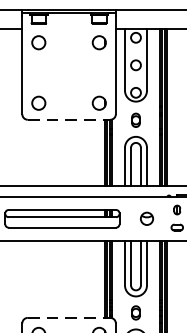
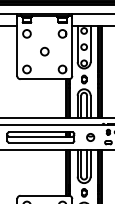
circle: (68, 72) -> (44, 51), added
line: (70, 120) -> (45, 79), dashed -> solid
line: (70, 317) -> (45, 195), dashed -> solid

